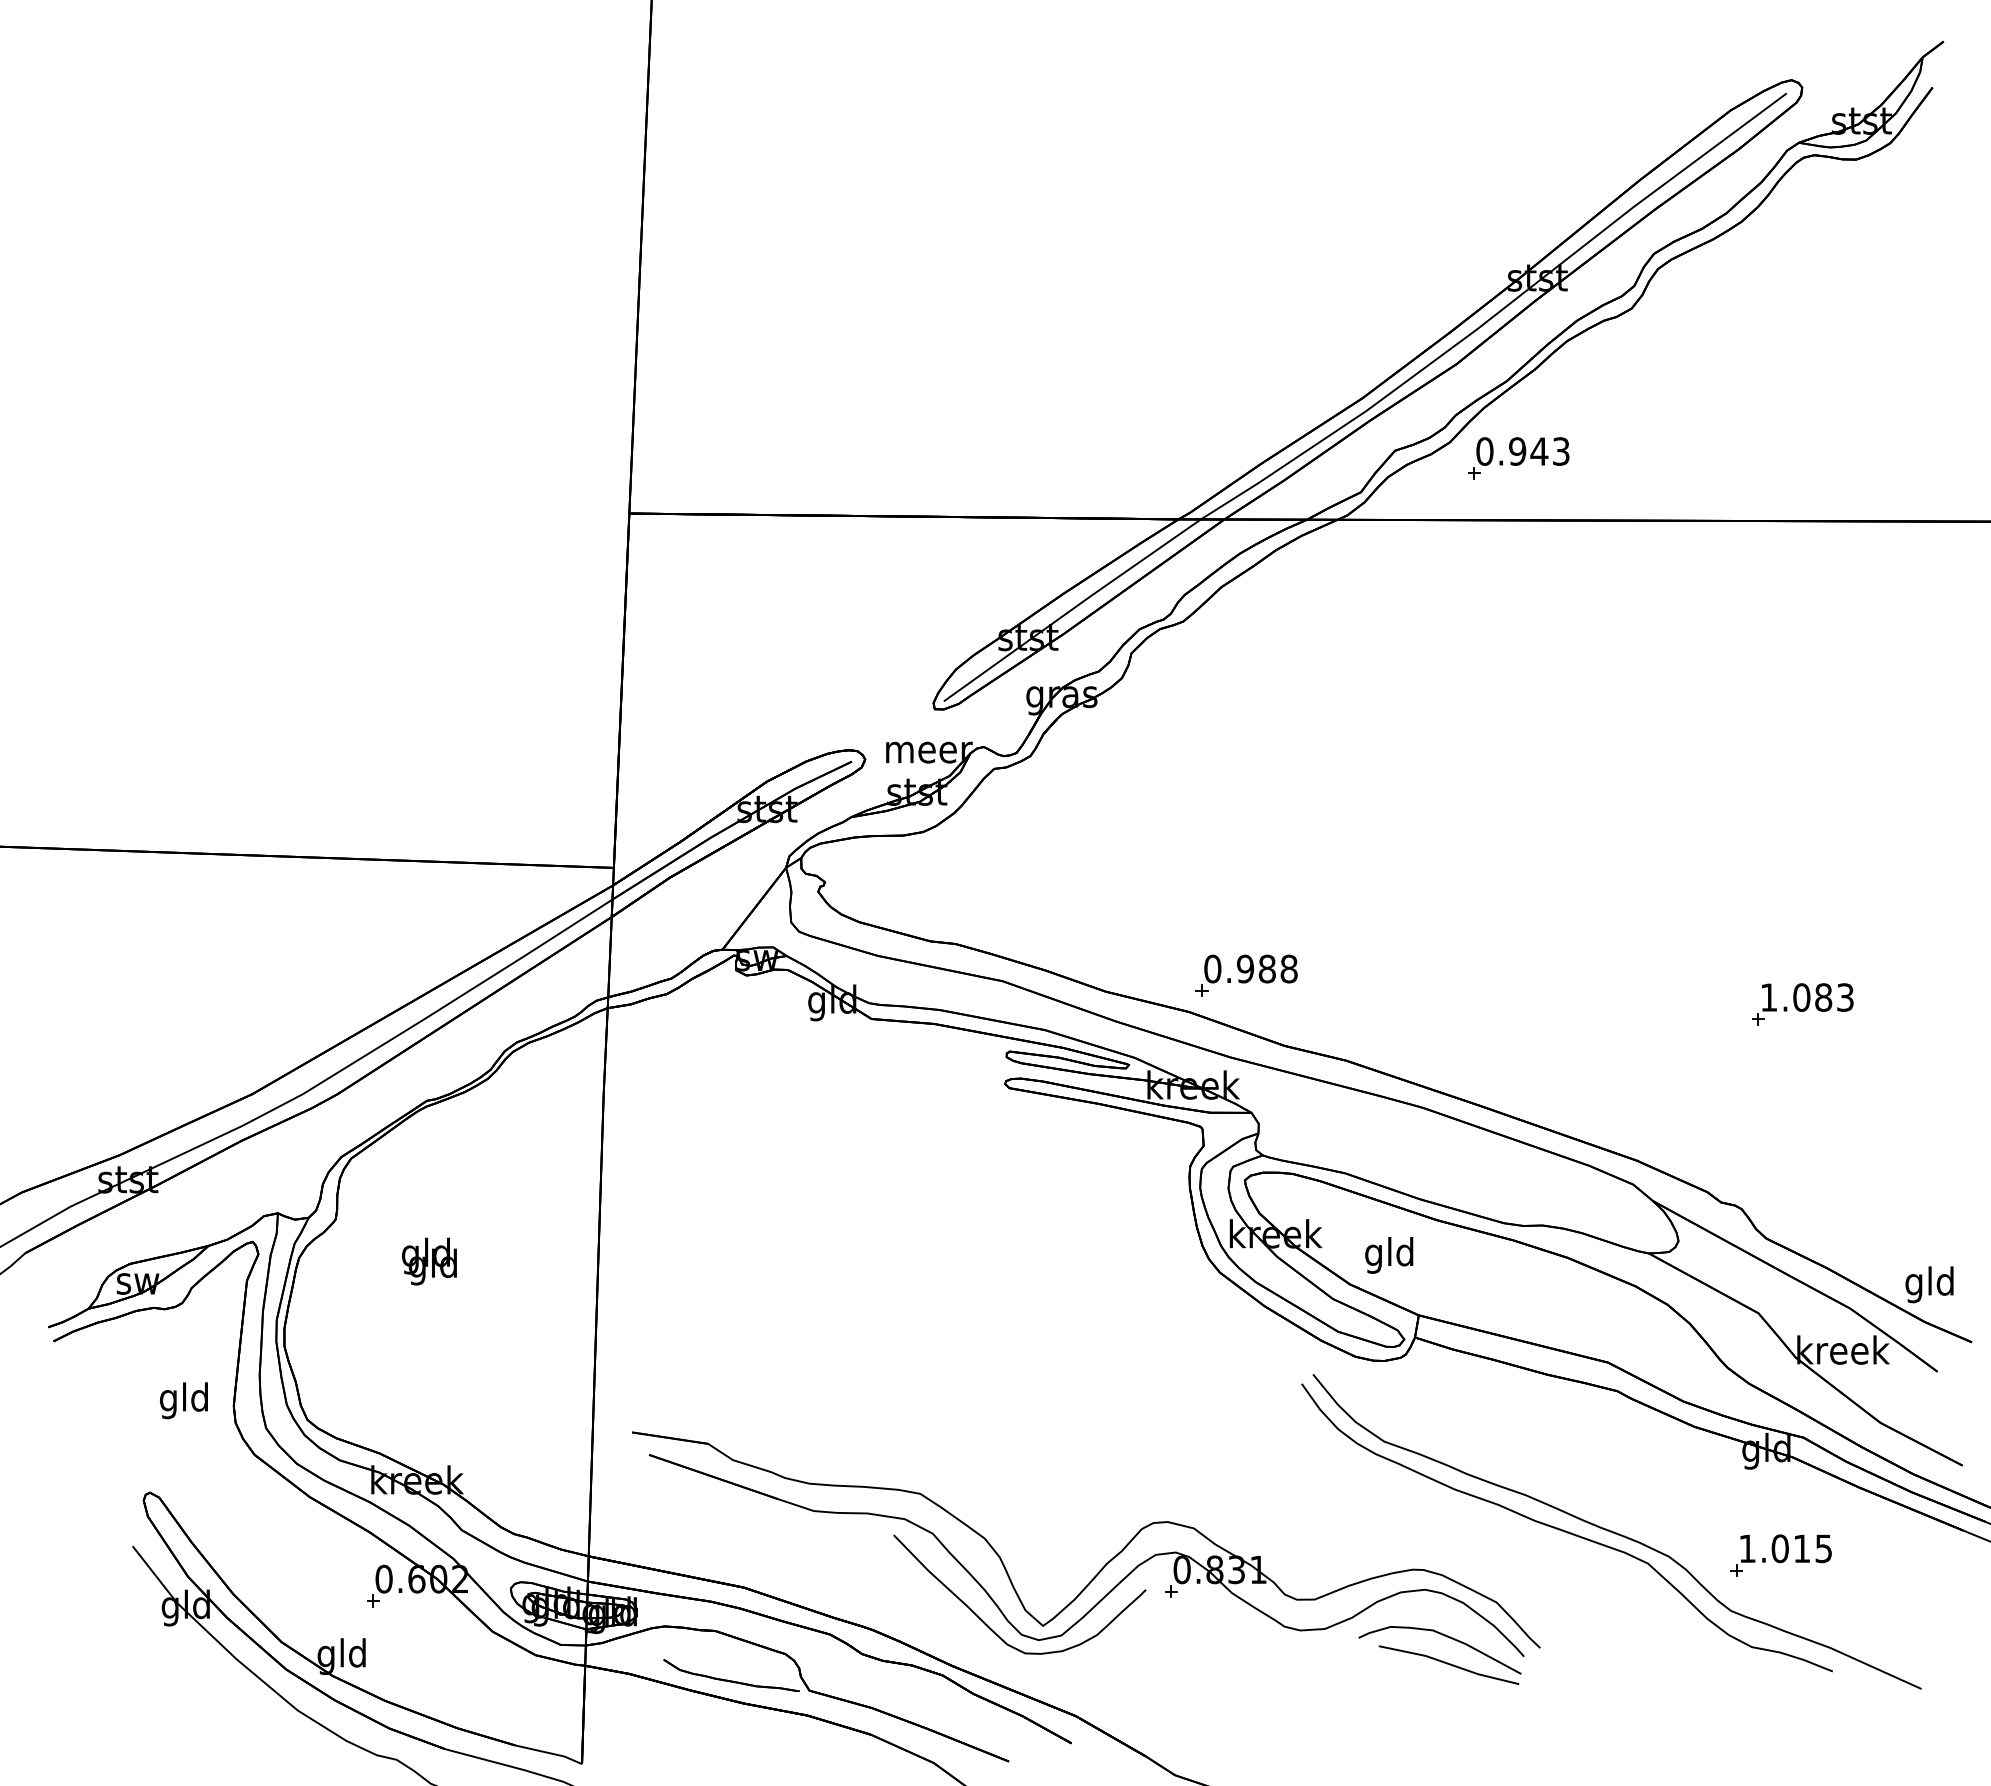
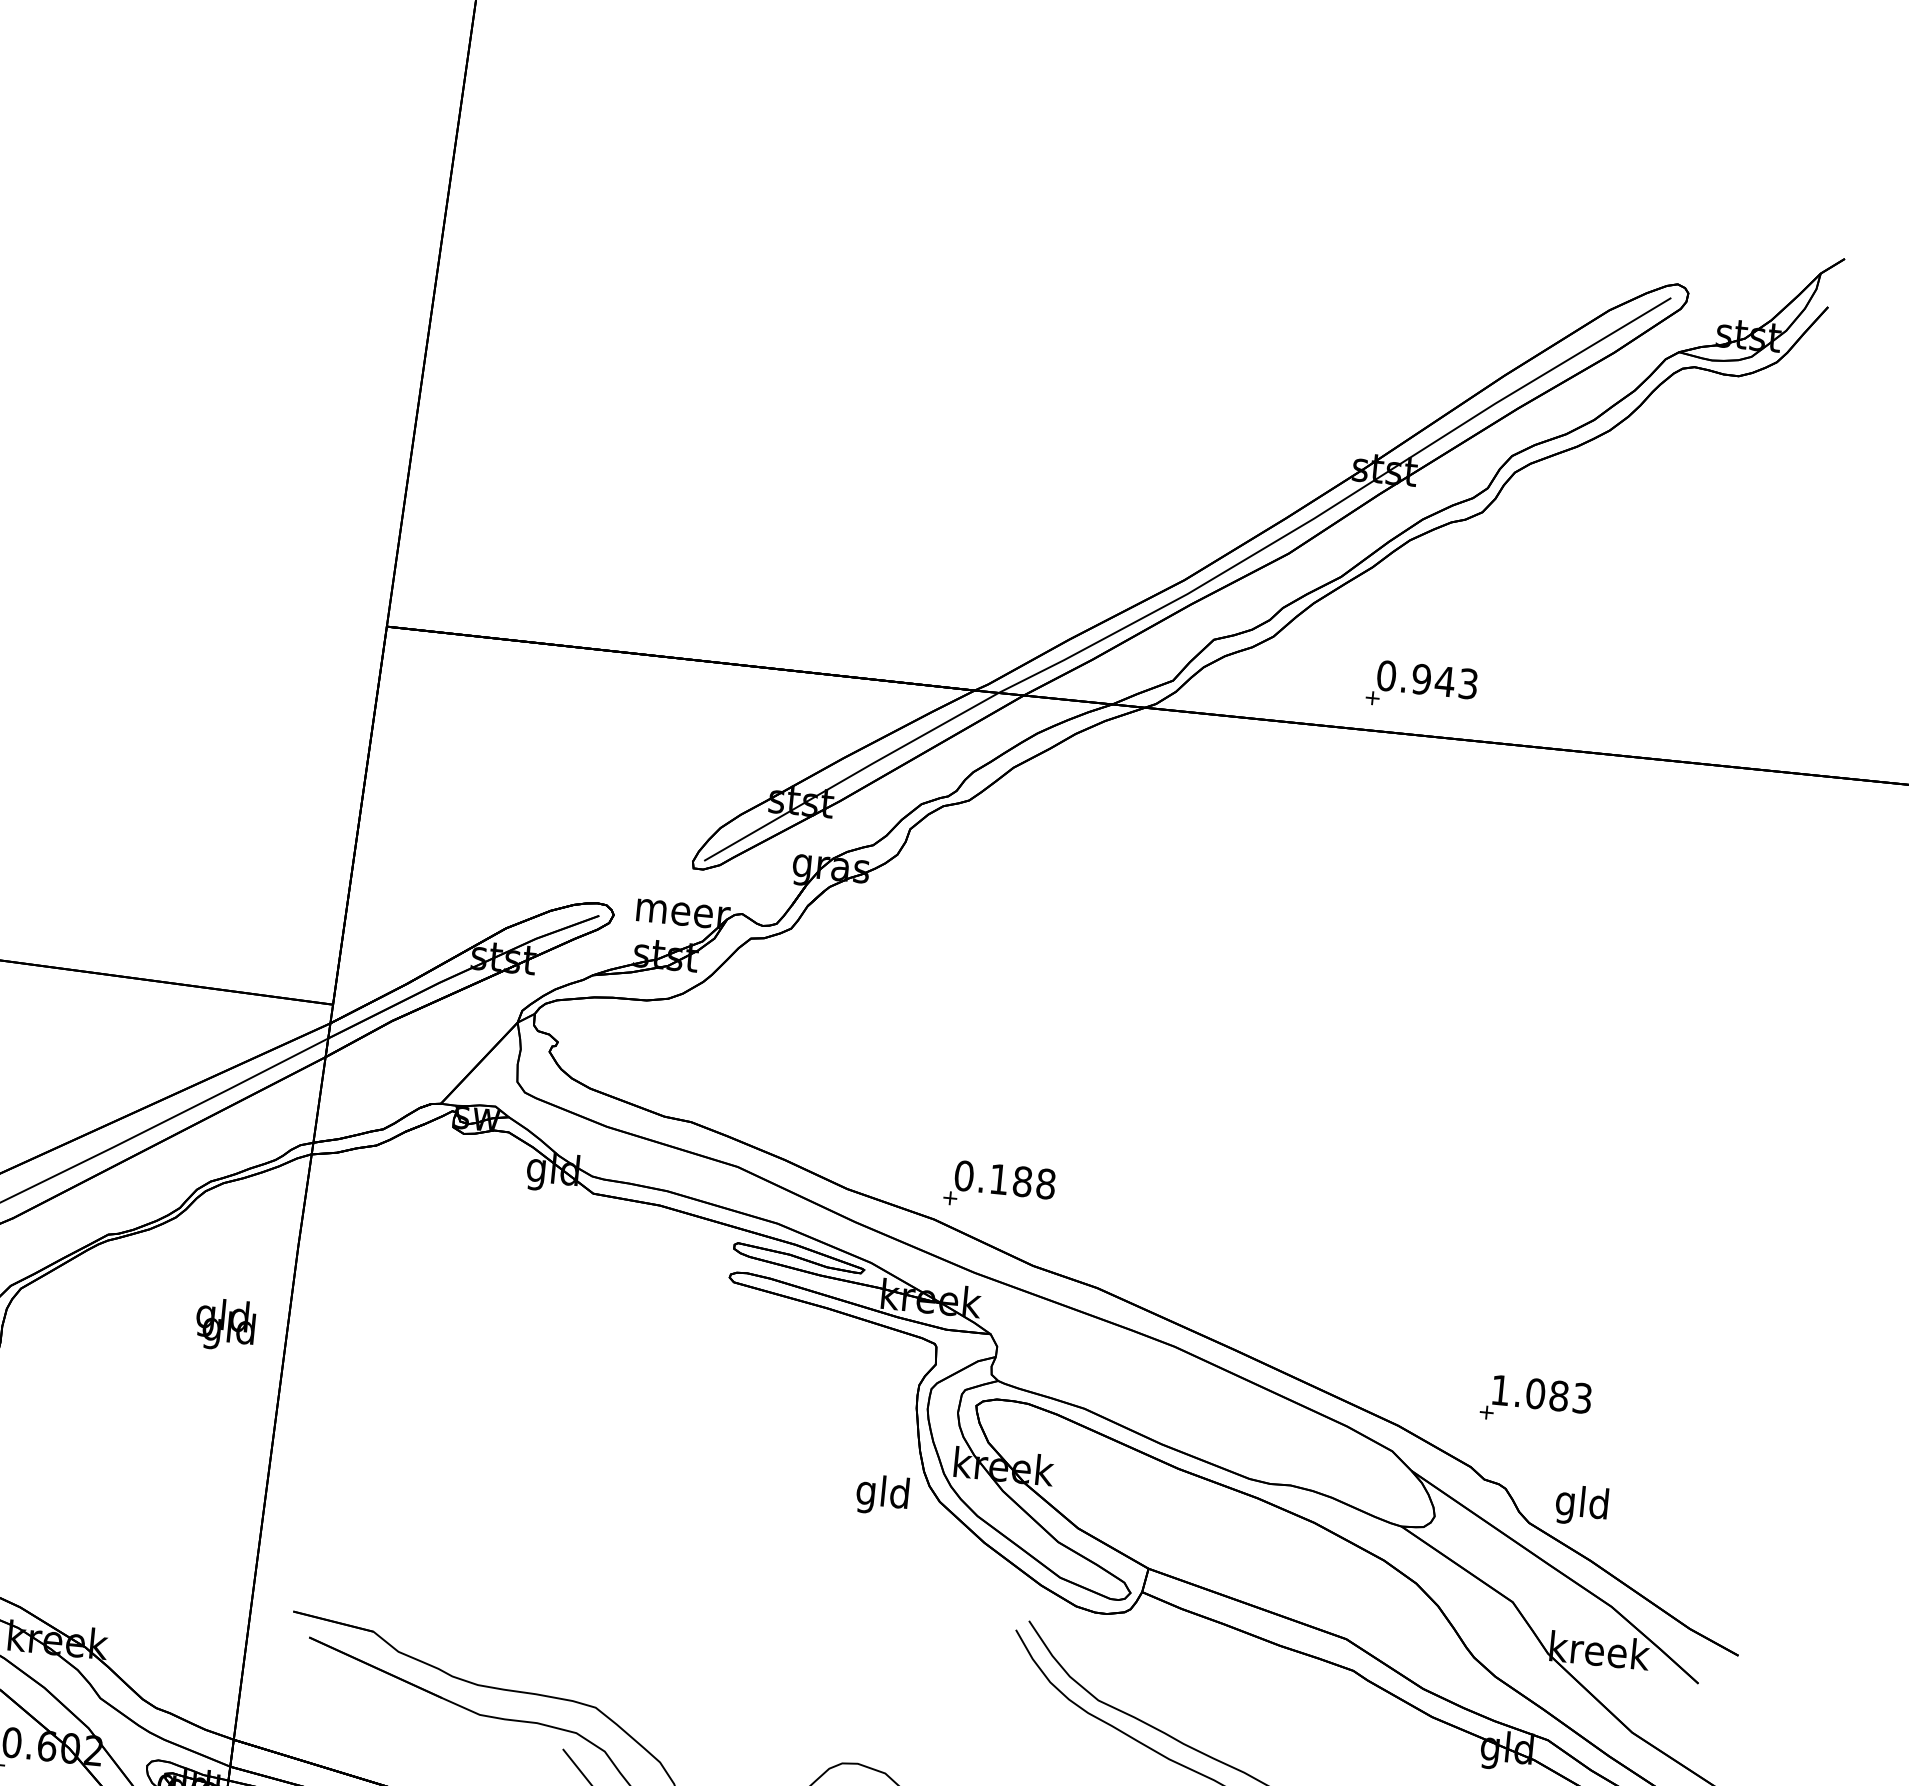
part: (1518, 458) -> (1421, 686), moved
text: (1244, 968) -> (998, 1178), 0.988 -> 0.188
part: (1802, 1004) -> (1535, 1401), moved
text: (1389, 1255) -> (882, 1495), moved
text: (429, 1261) -> (225, 1324), moved
text: (1929, 1284) -> (1581, 1505), moved

